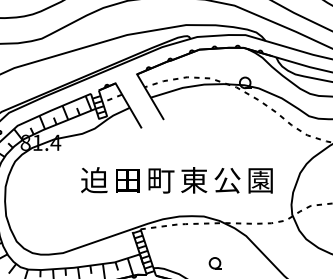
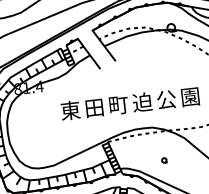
text: (94, 180) -> (70, 110), 迫 -> 東
text: (193, 180) -> (142, 102), 東 -> 迫
part: (214, 263) -> (163, 160), size x0.6

